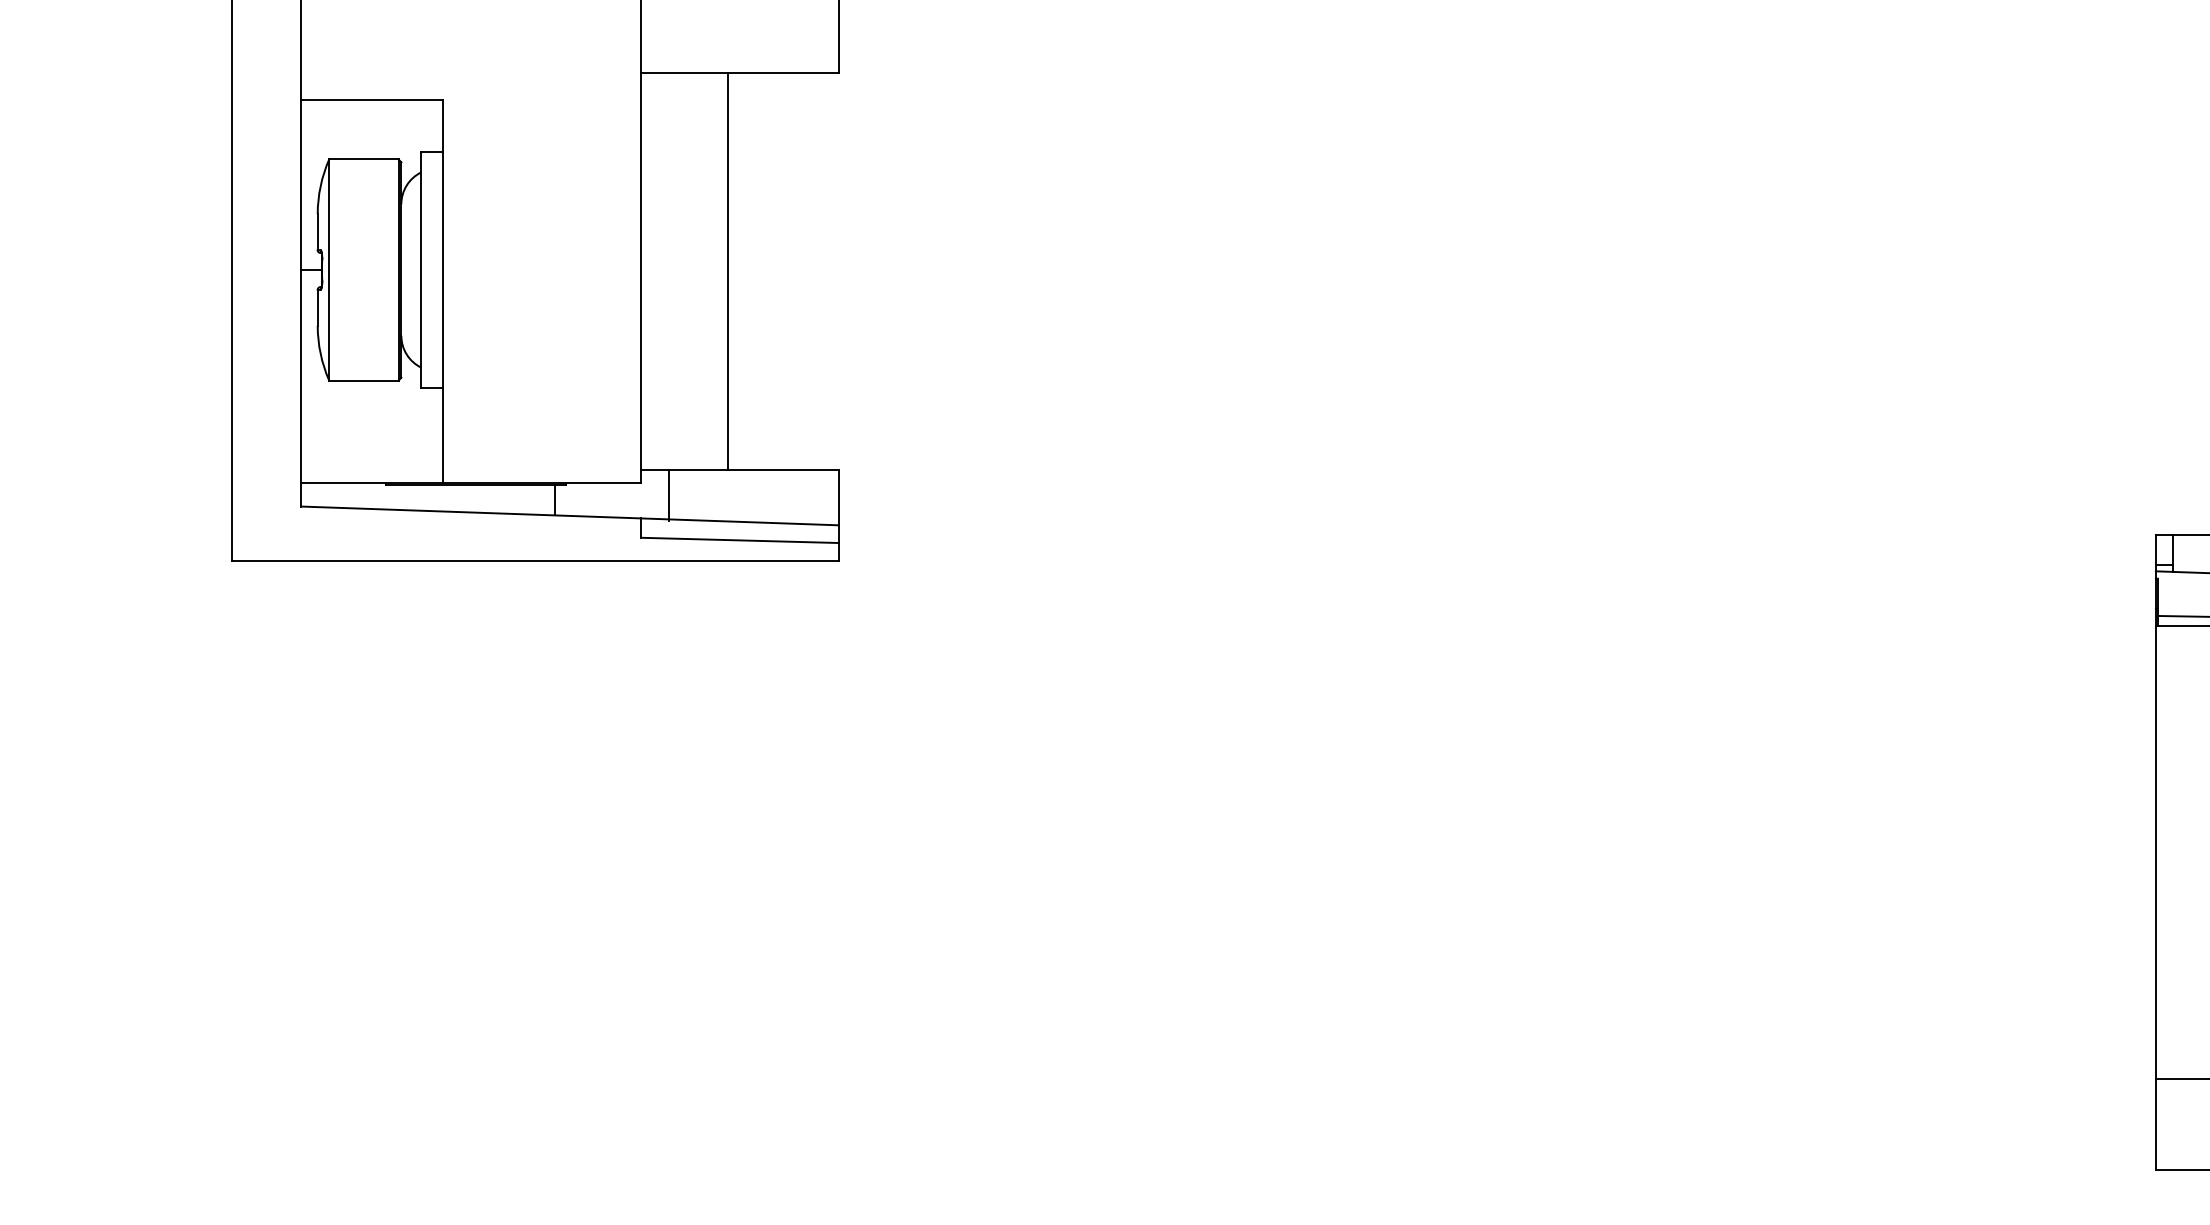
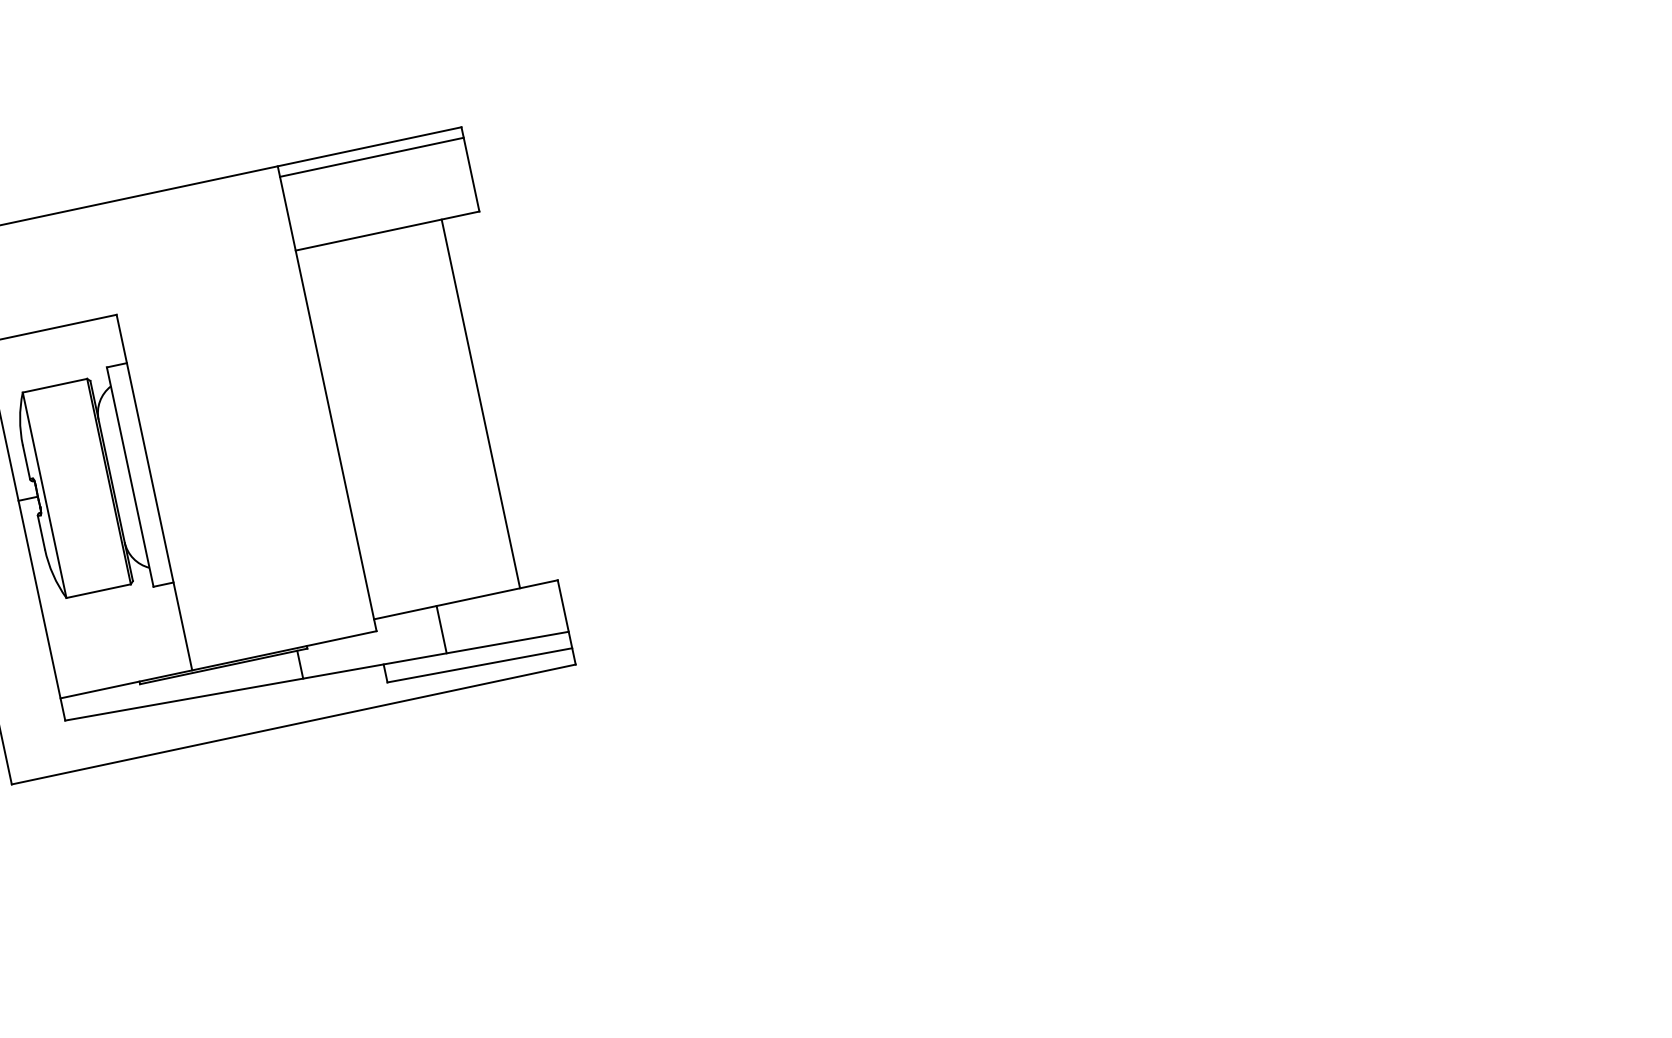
line: (728, 271) -> (480, 403), moved
line: (668, 494) -> (441, 628), moved

